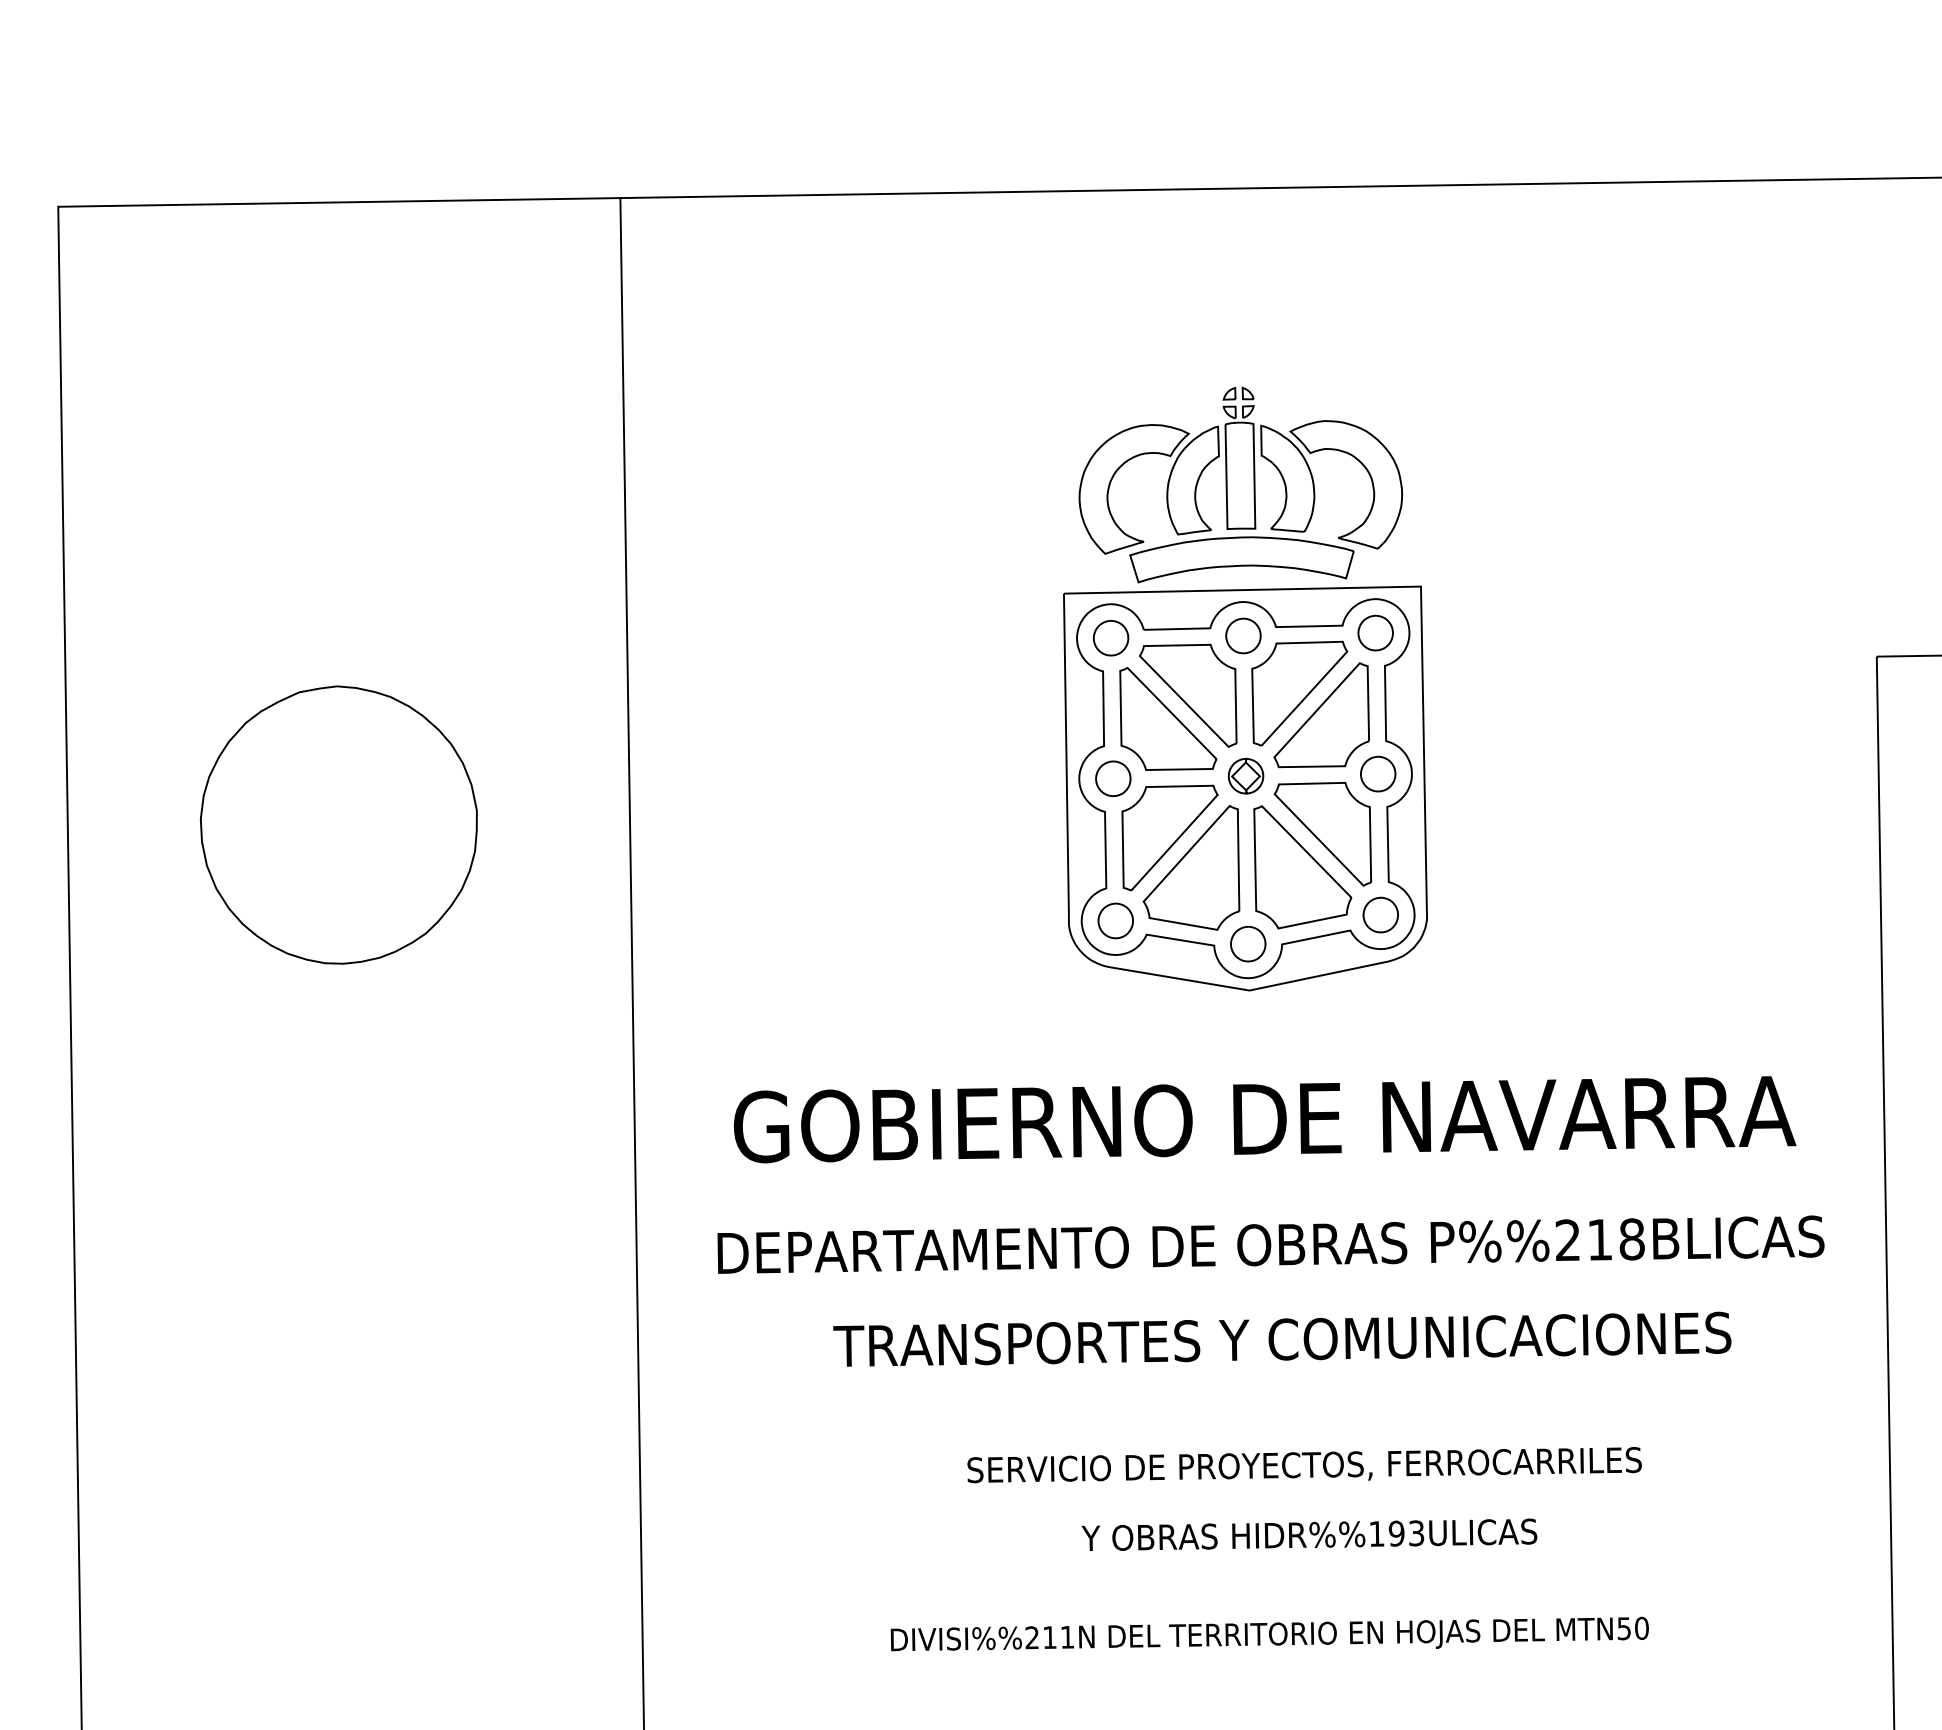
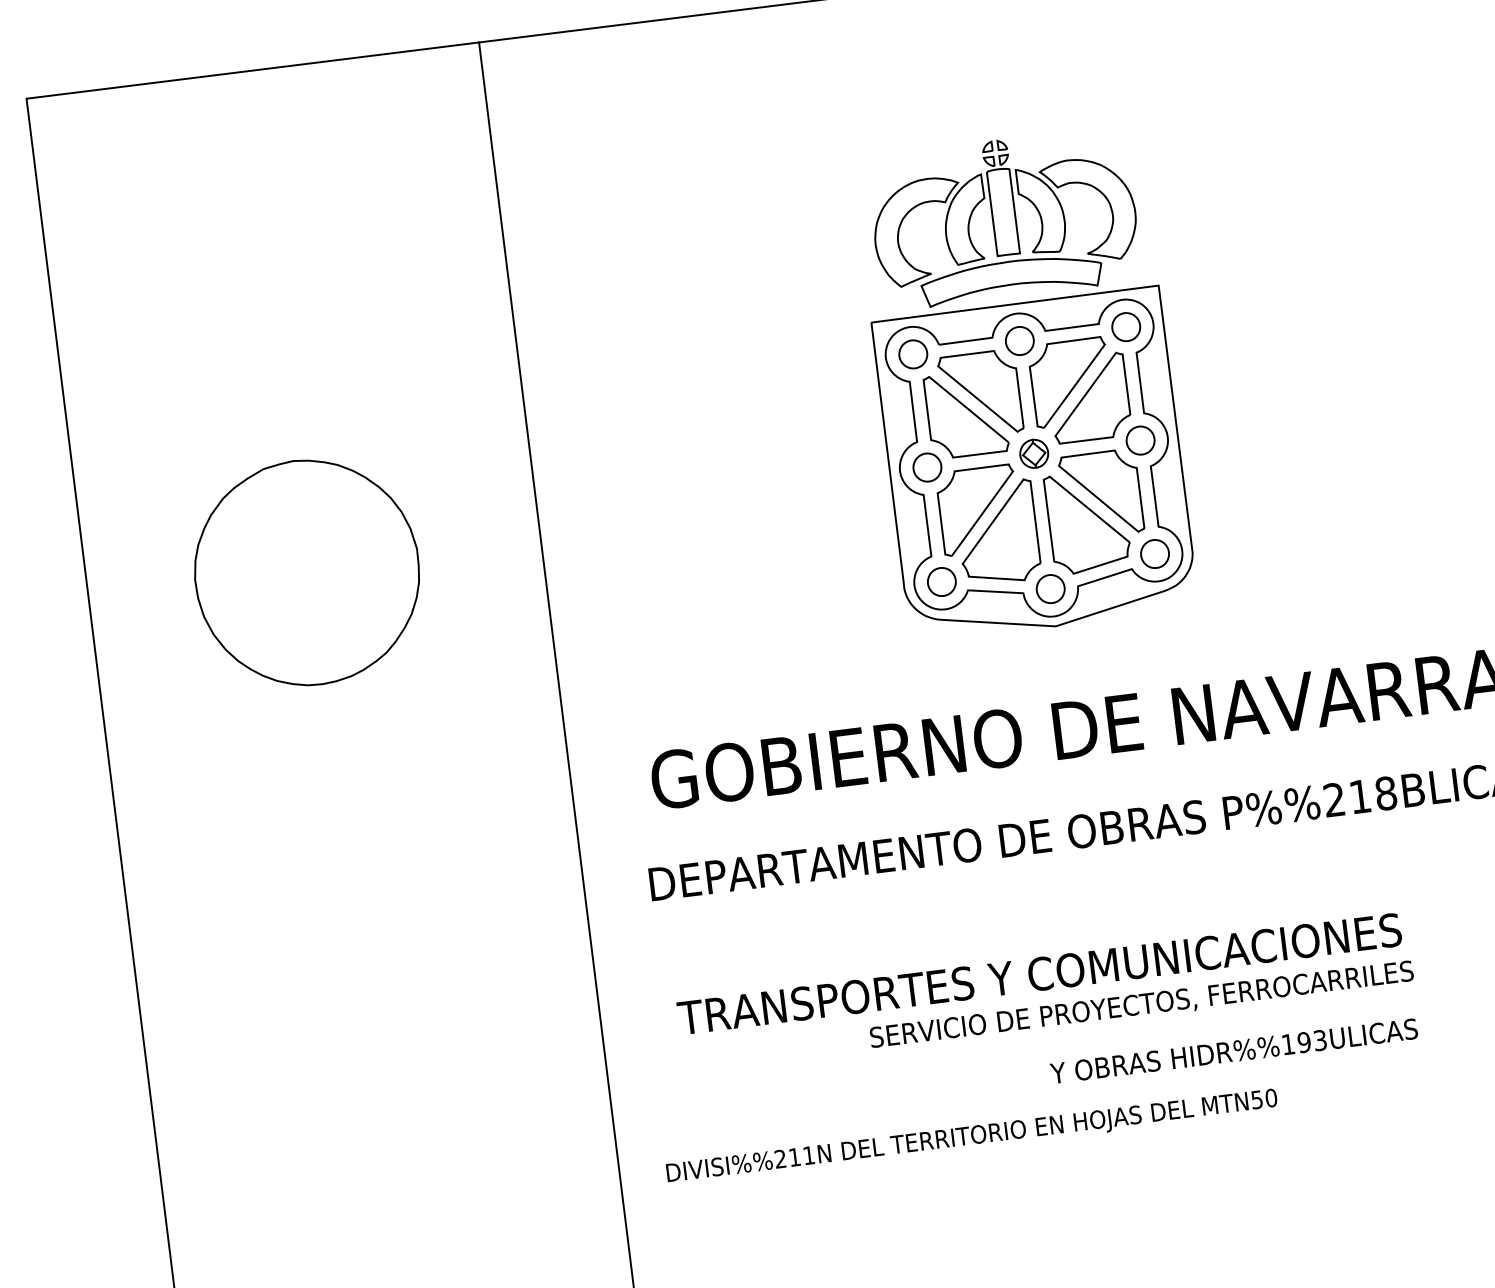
text: (1282, 1338) -> (1039, 973), moved
text: (1309, 1534) -> (1234, 1050), moved
text: (1269, 1633) -> (971, 1134), moved

